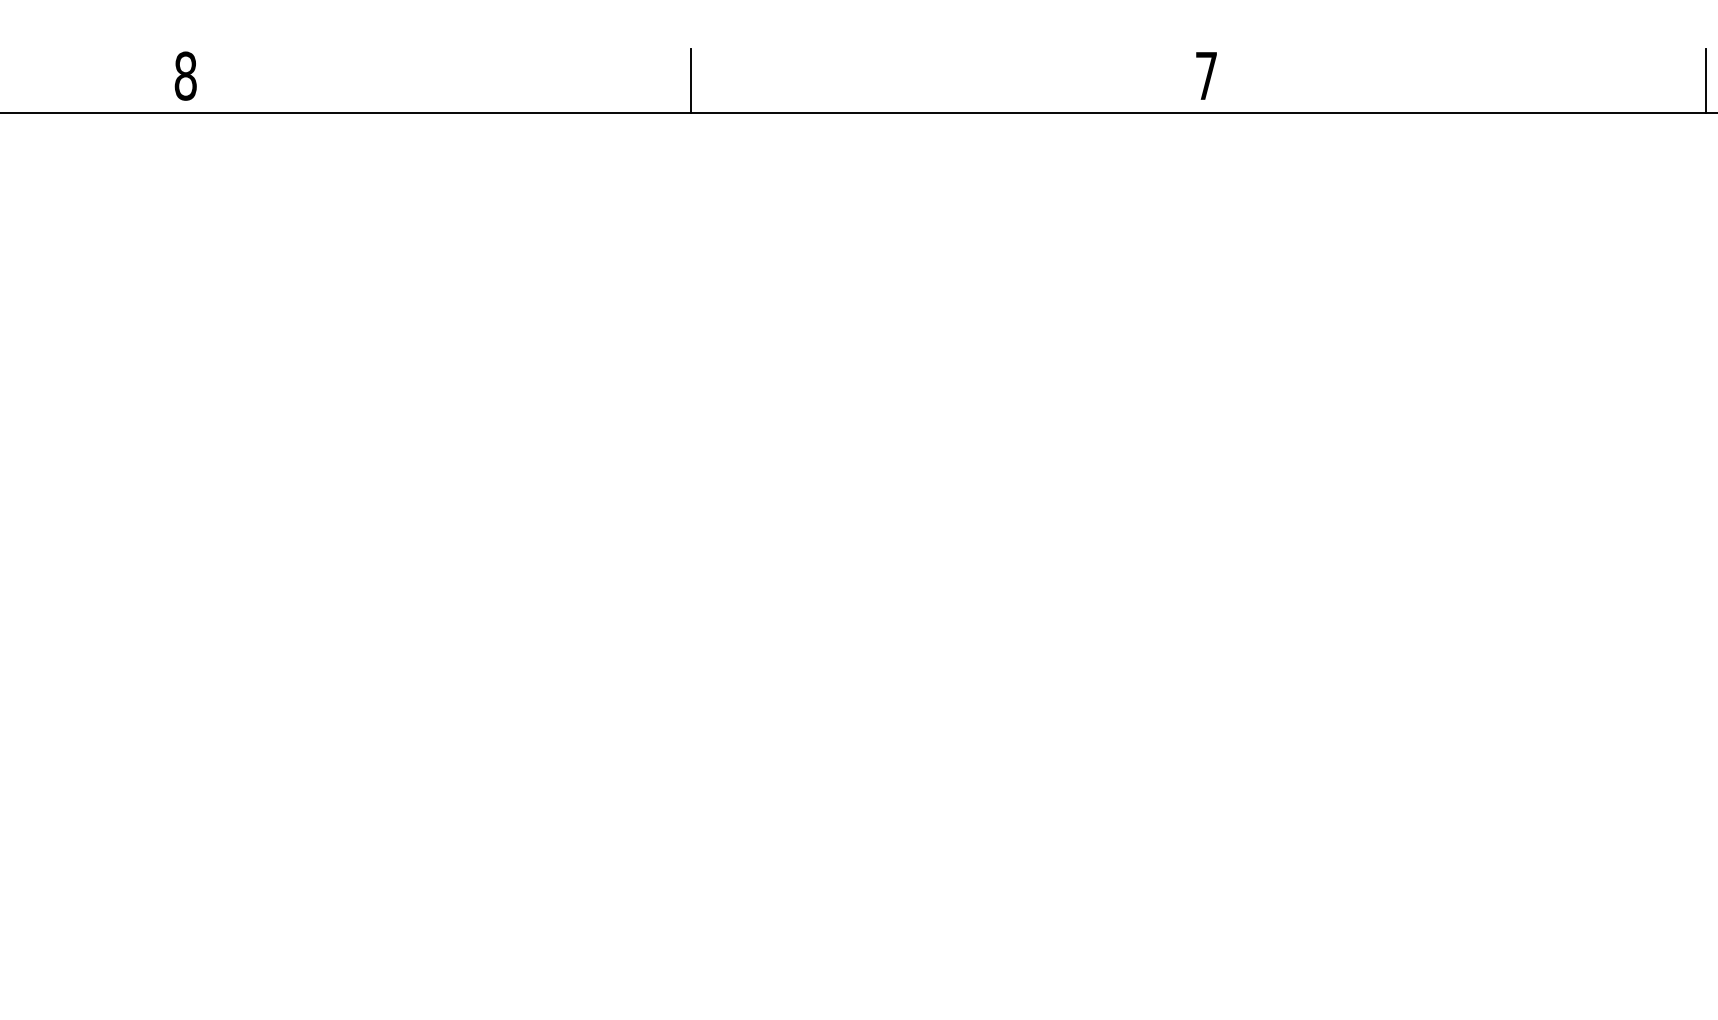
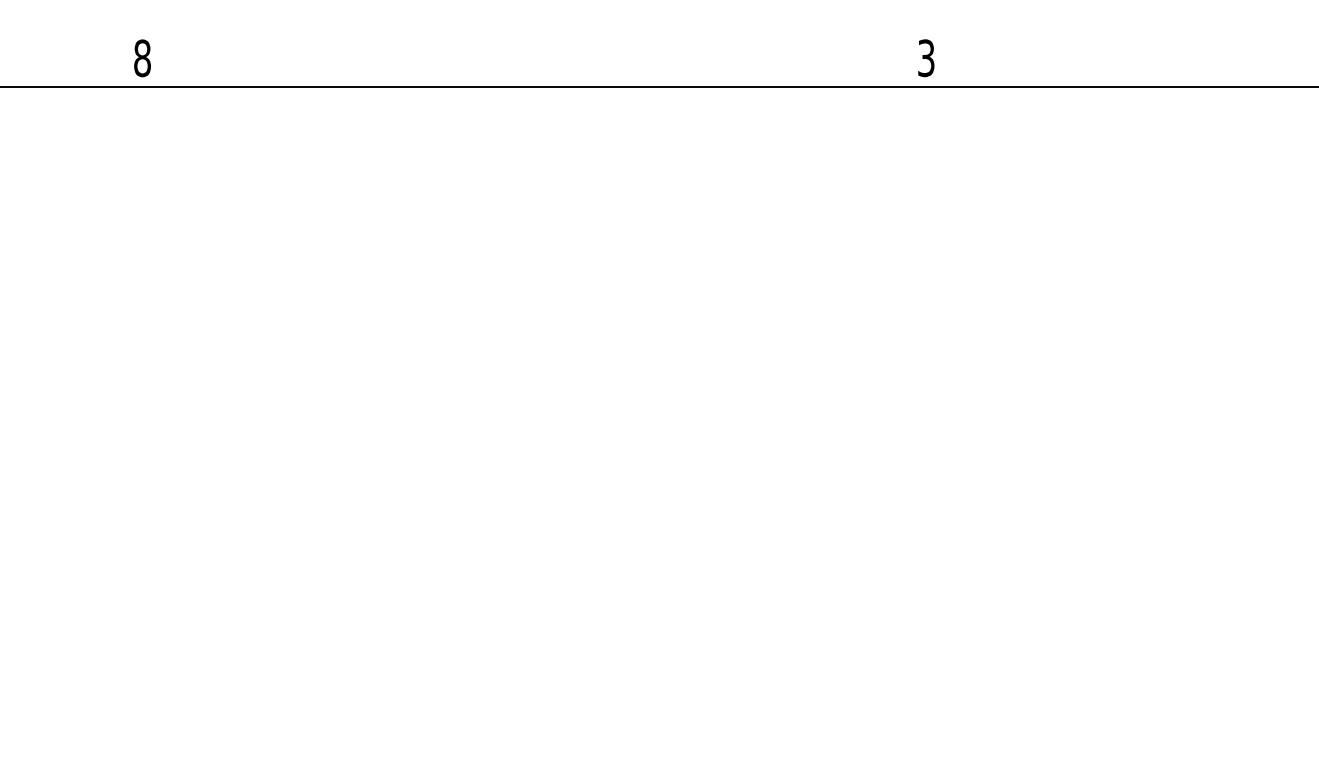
text: (1206, 75) -> (926, 57), 7 -> 3
line: (690, 80) -> (530, 61), removed
line: (1706, 80) -> (1310, 61), removed

